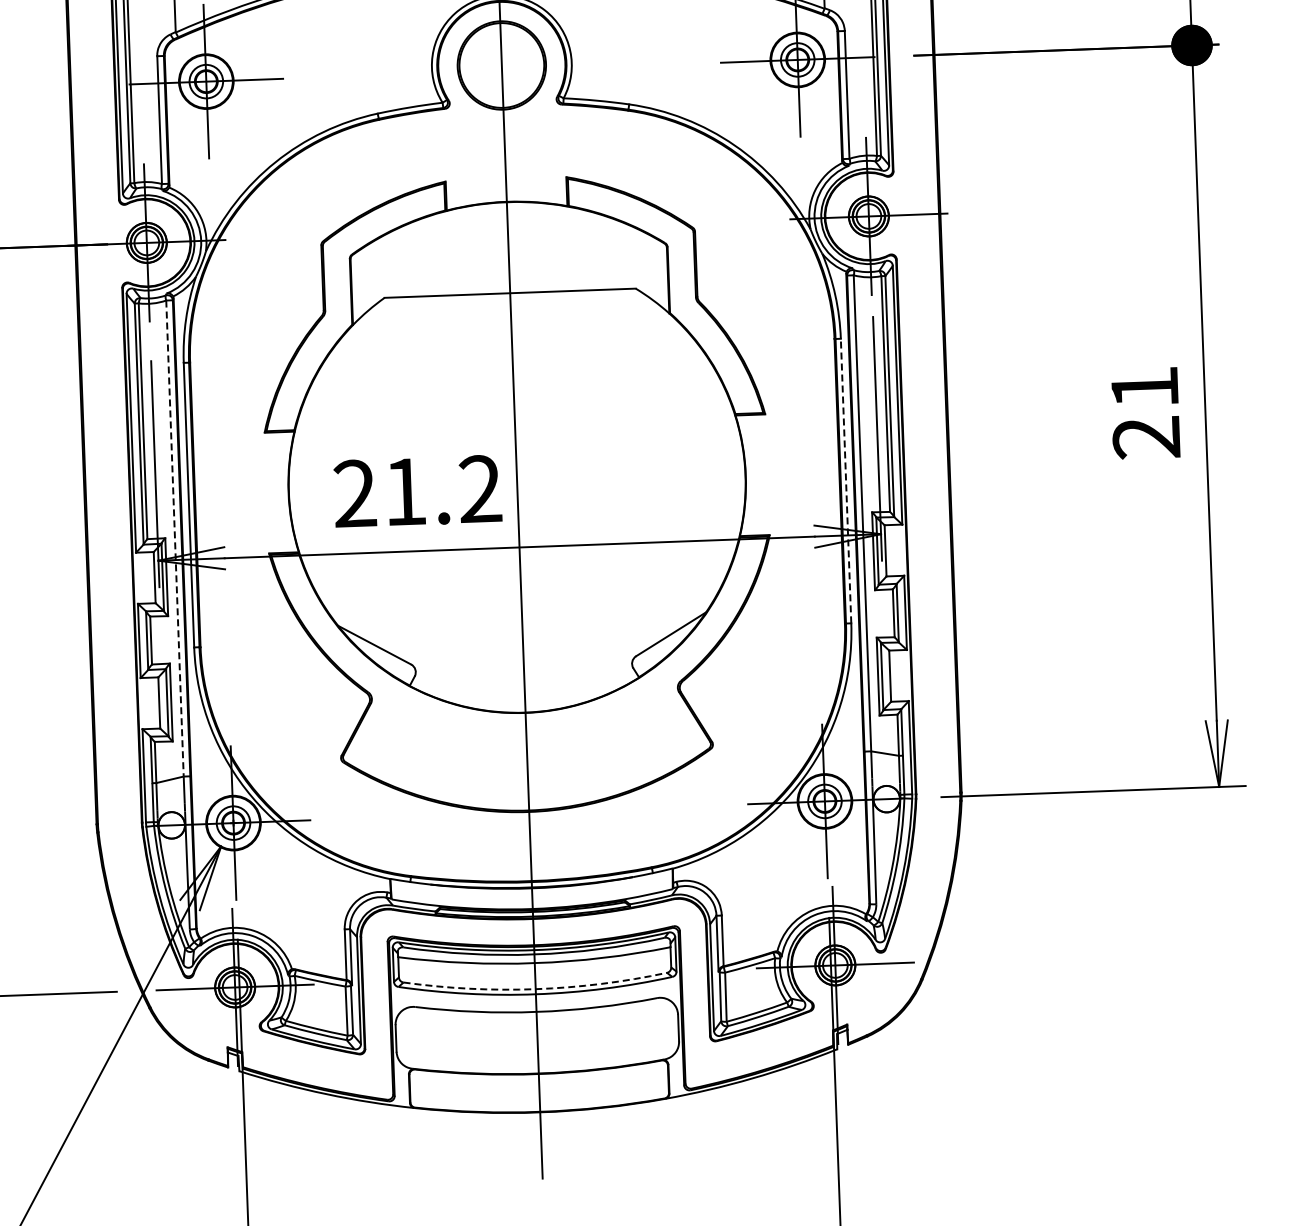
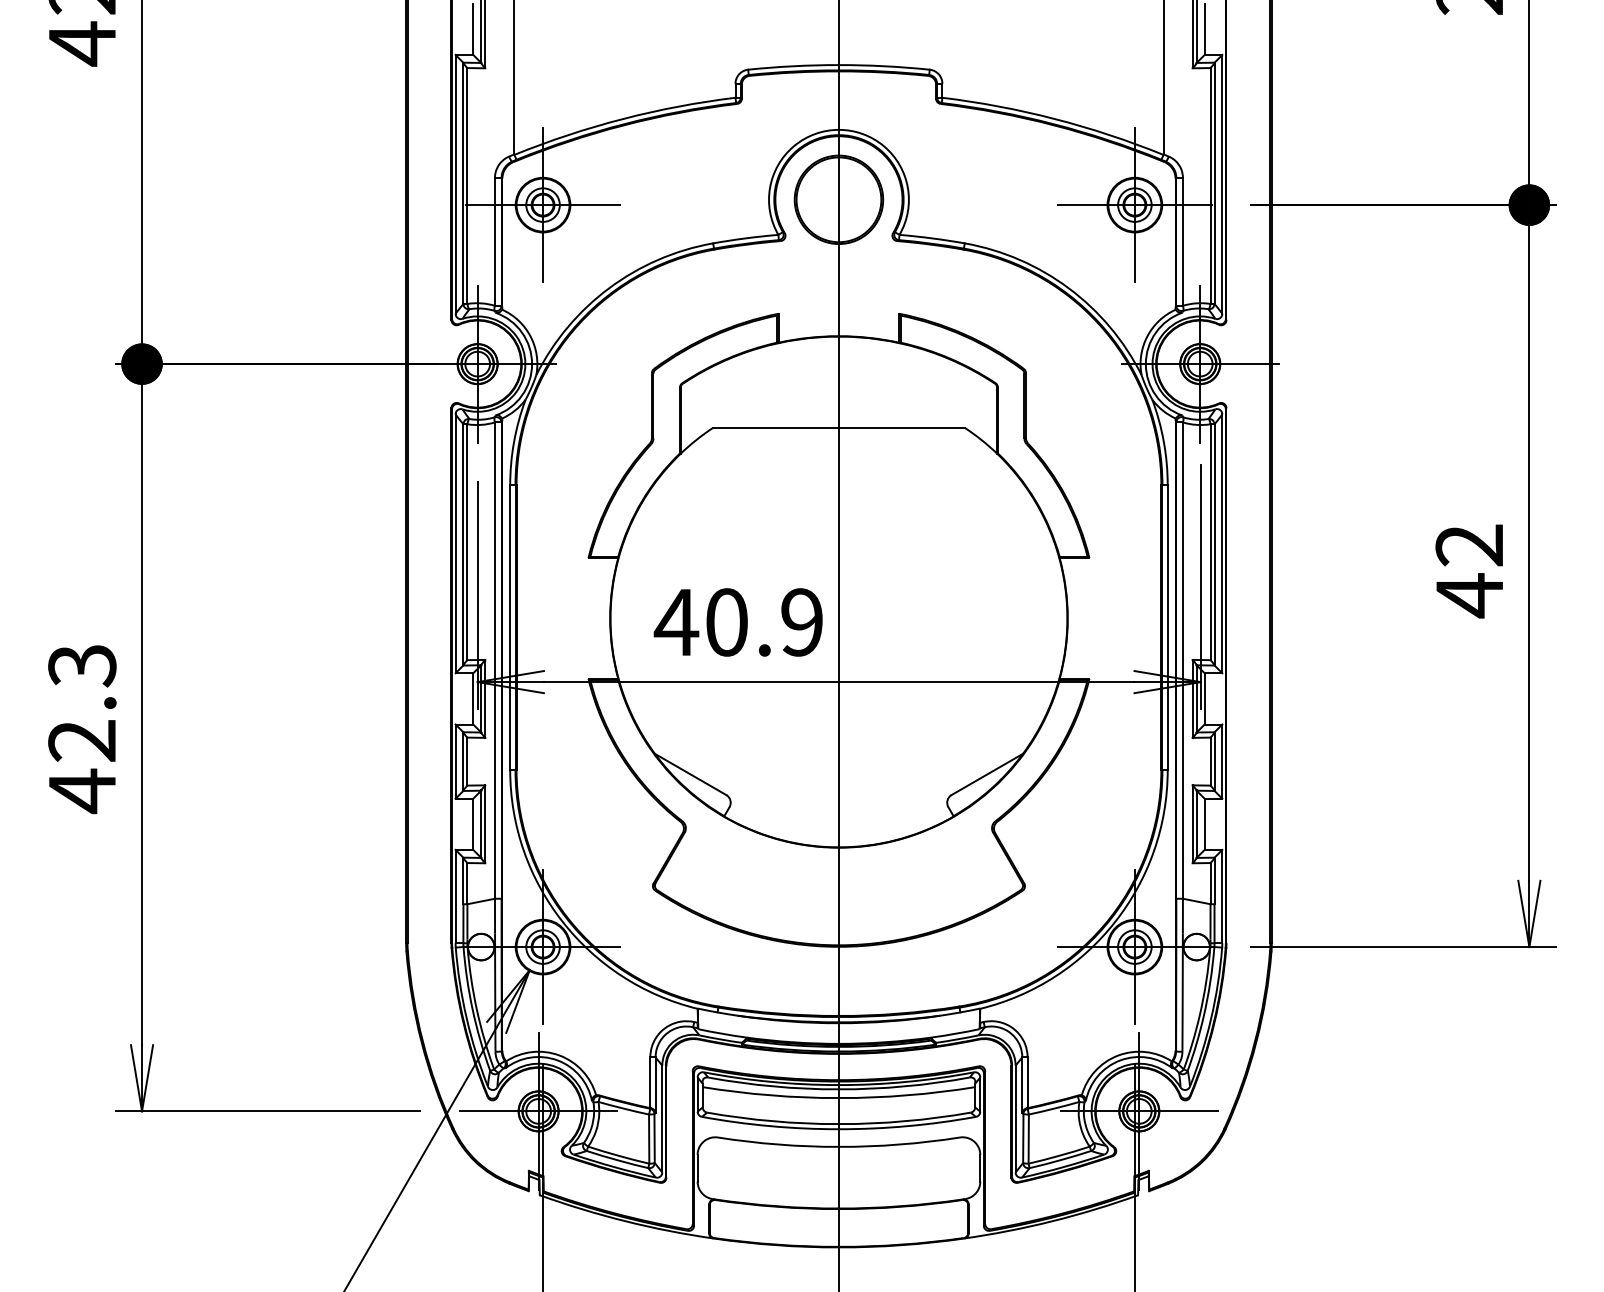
text: (1144, 413) -> (1468, 571), 21 -> 42
line: (845, 480) -> (1167, 627), dashed -> solid
text: (415, 491) -> (737, 622), 21.2 -> 40.9
line: (174, 539) -> (494, 661), dashed -> solid
arc: (535, 989) -> (838, 1124), dashed -> solid

